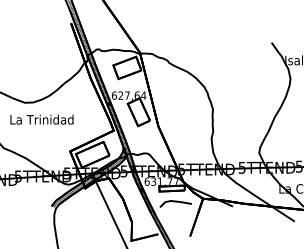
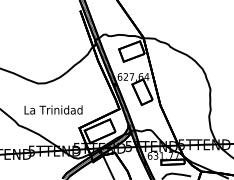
text: (41, 119) -> (53, 109), moved

